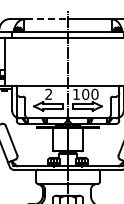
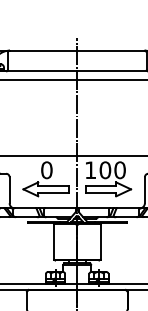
line: (47, 18) -> (44, 49), dashed -> solid
text: (48, 93) -> (46, 168), 2 -> 0

